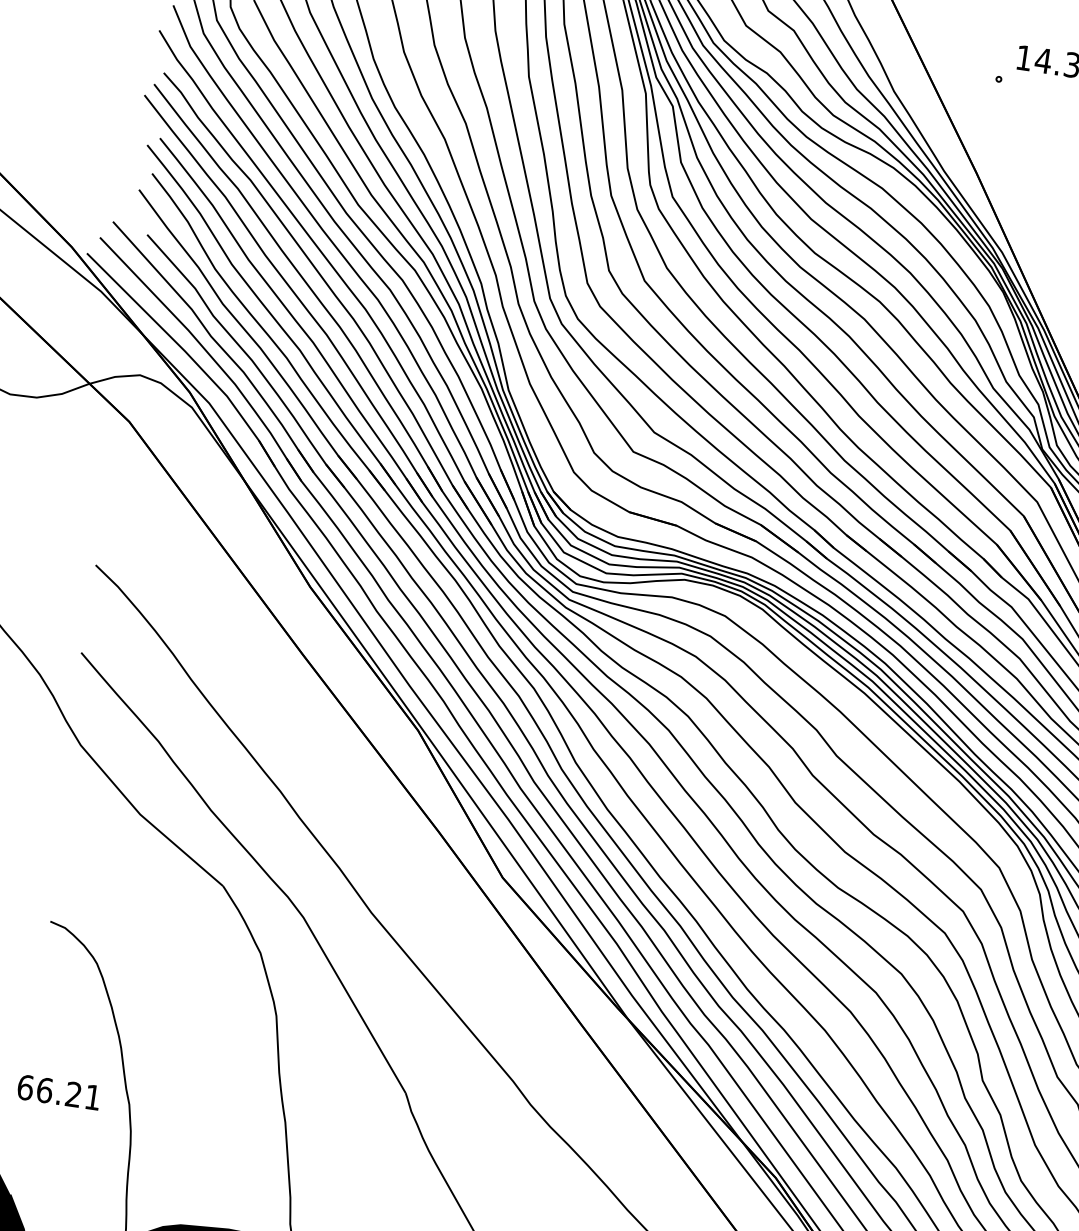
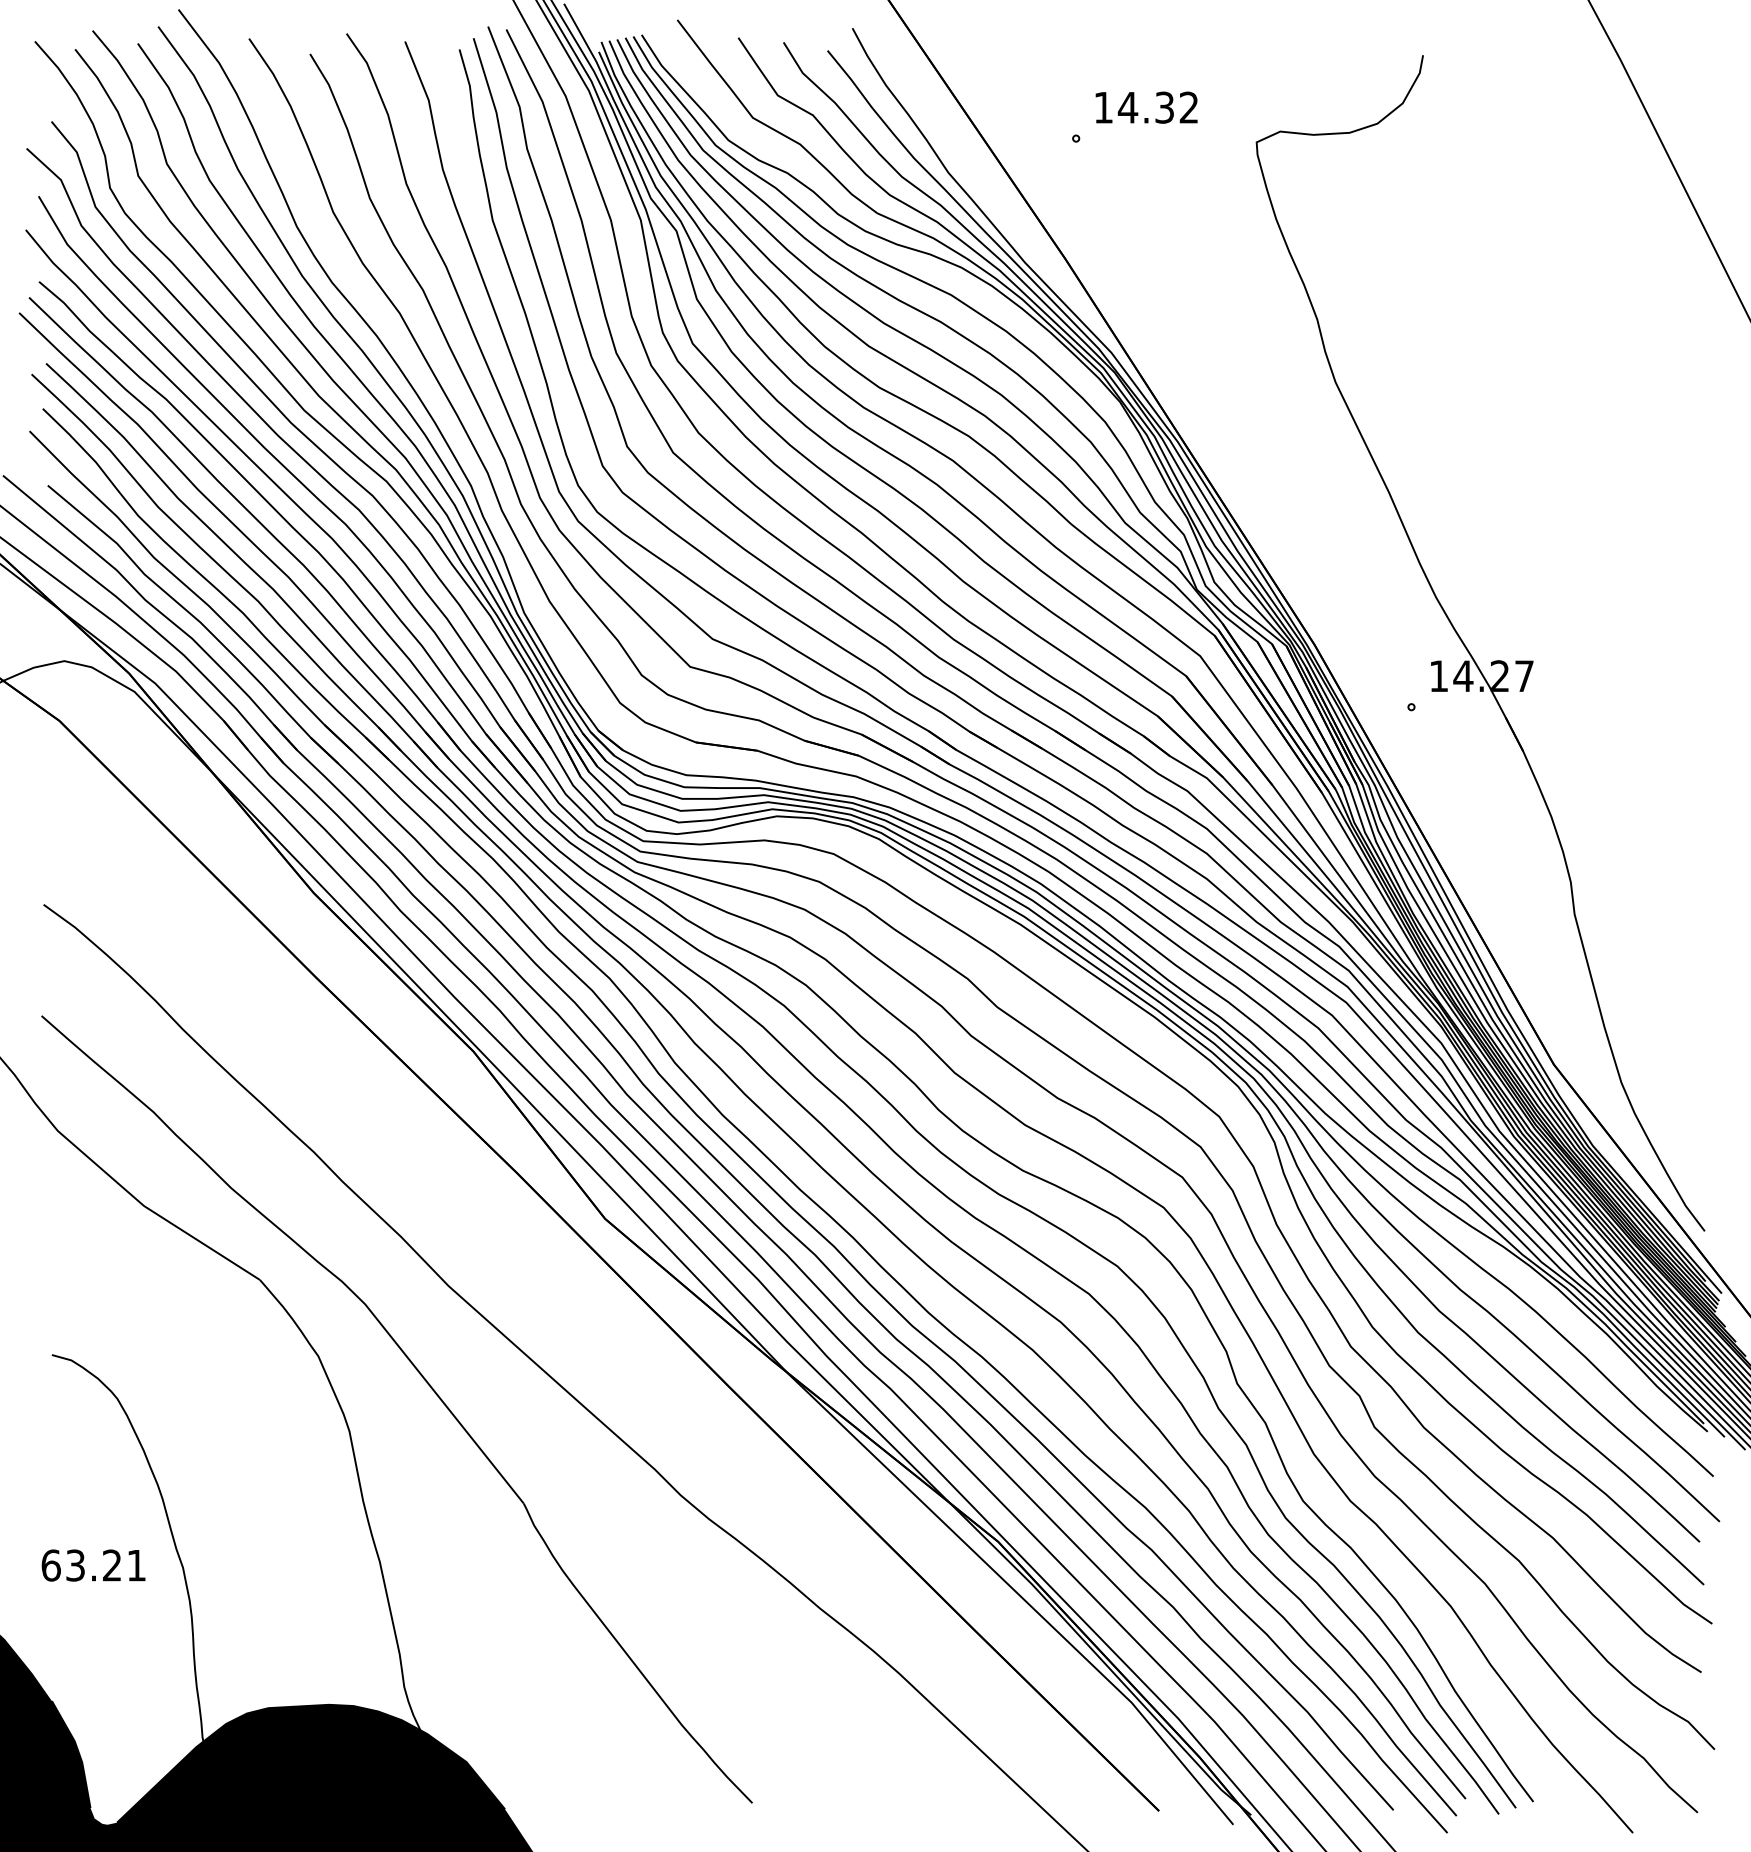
text: (44, 1090) -> (75, 1565), 66.21 -> 63.21

